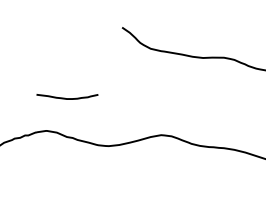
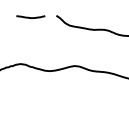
line: (66, 97) -> (30, 17), moved

